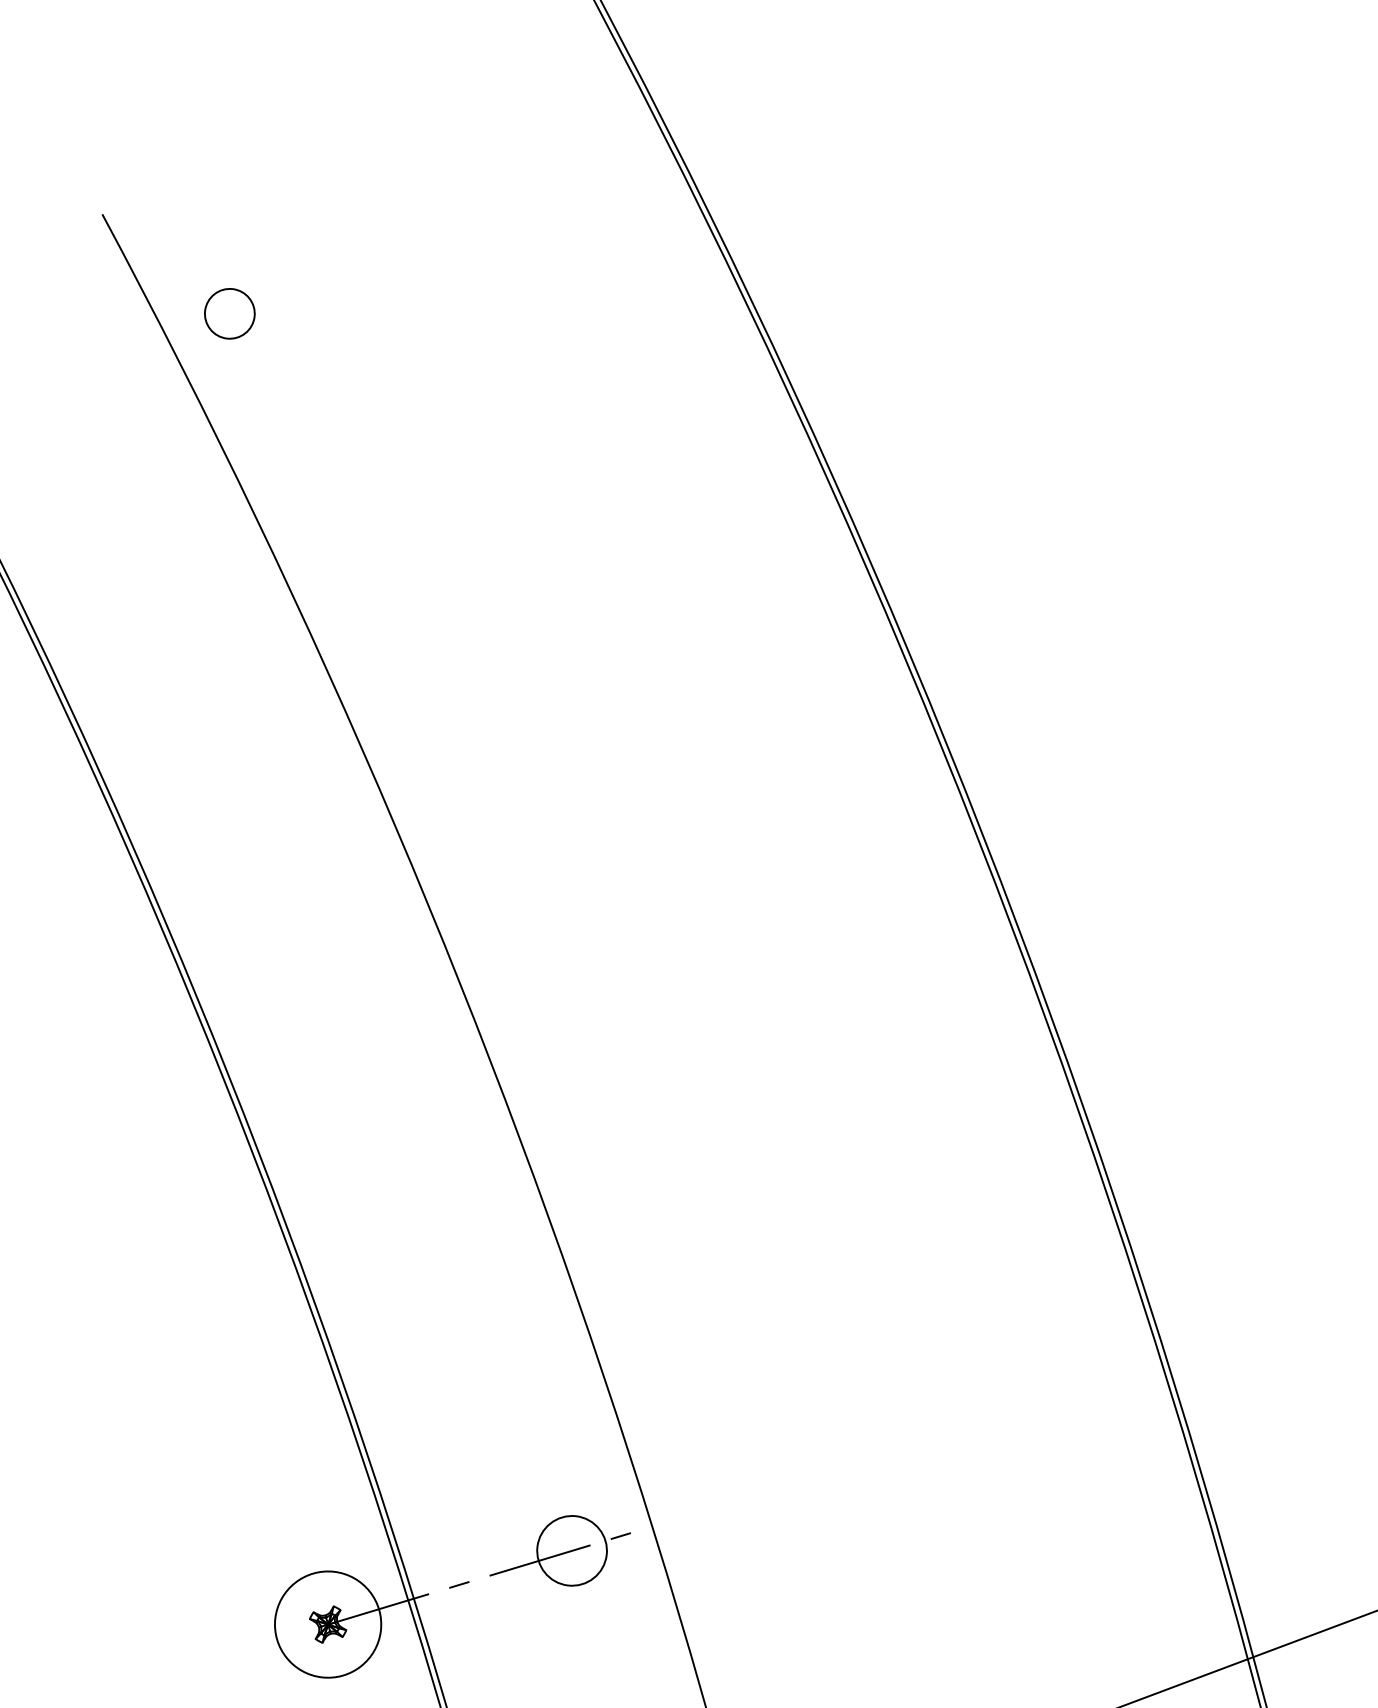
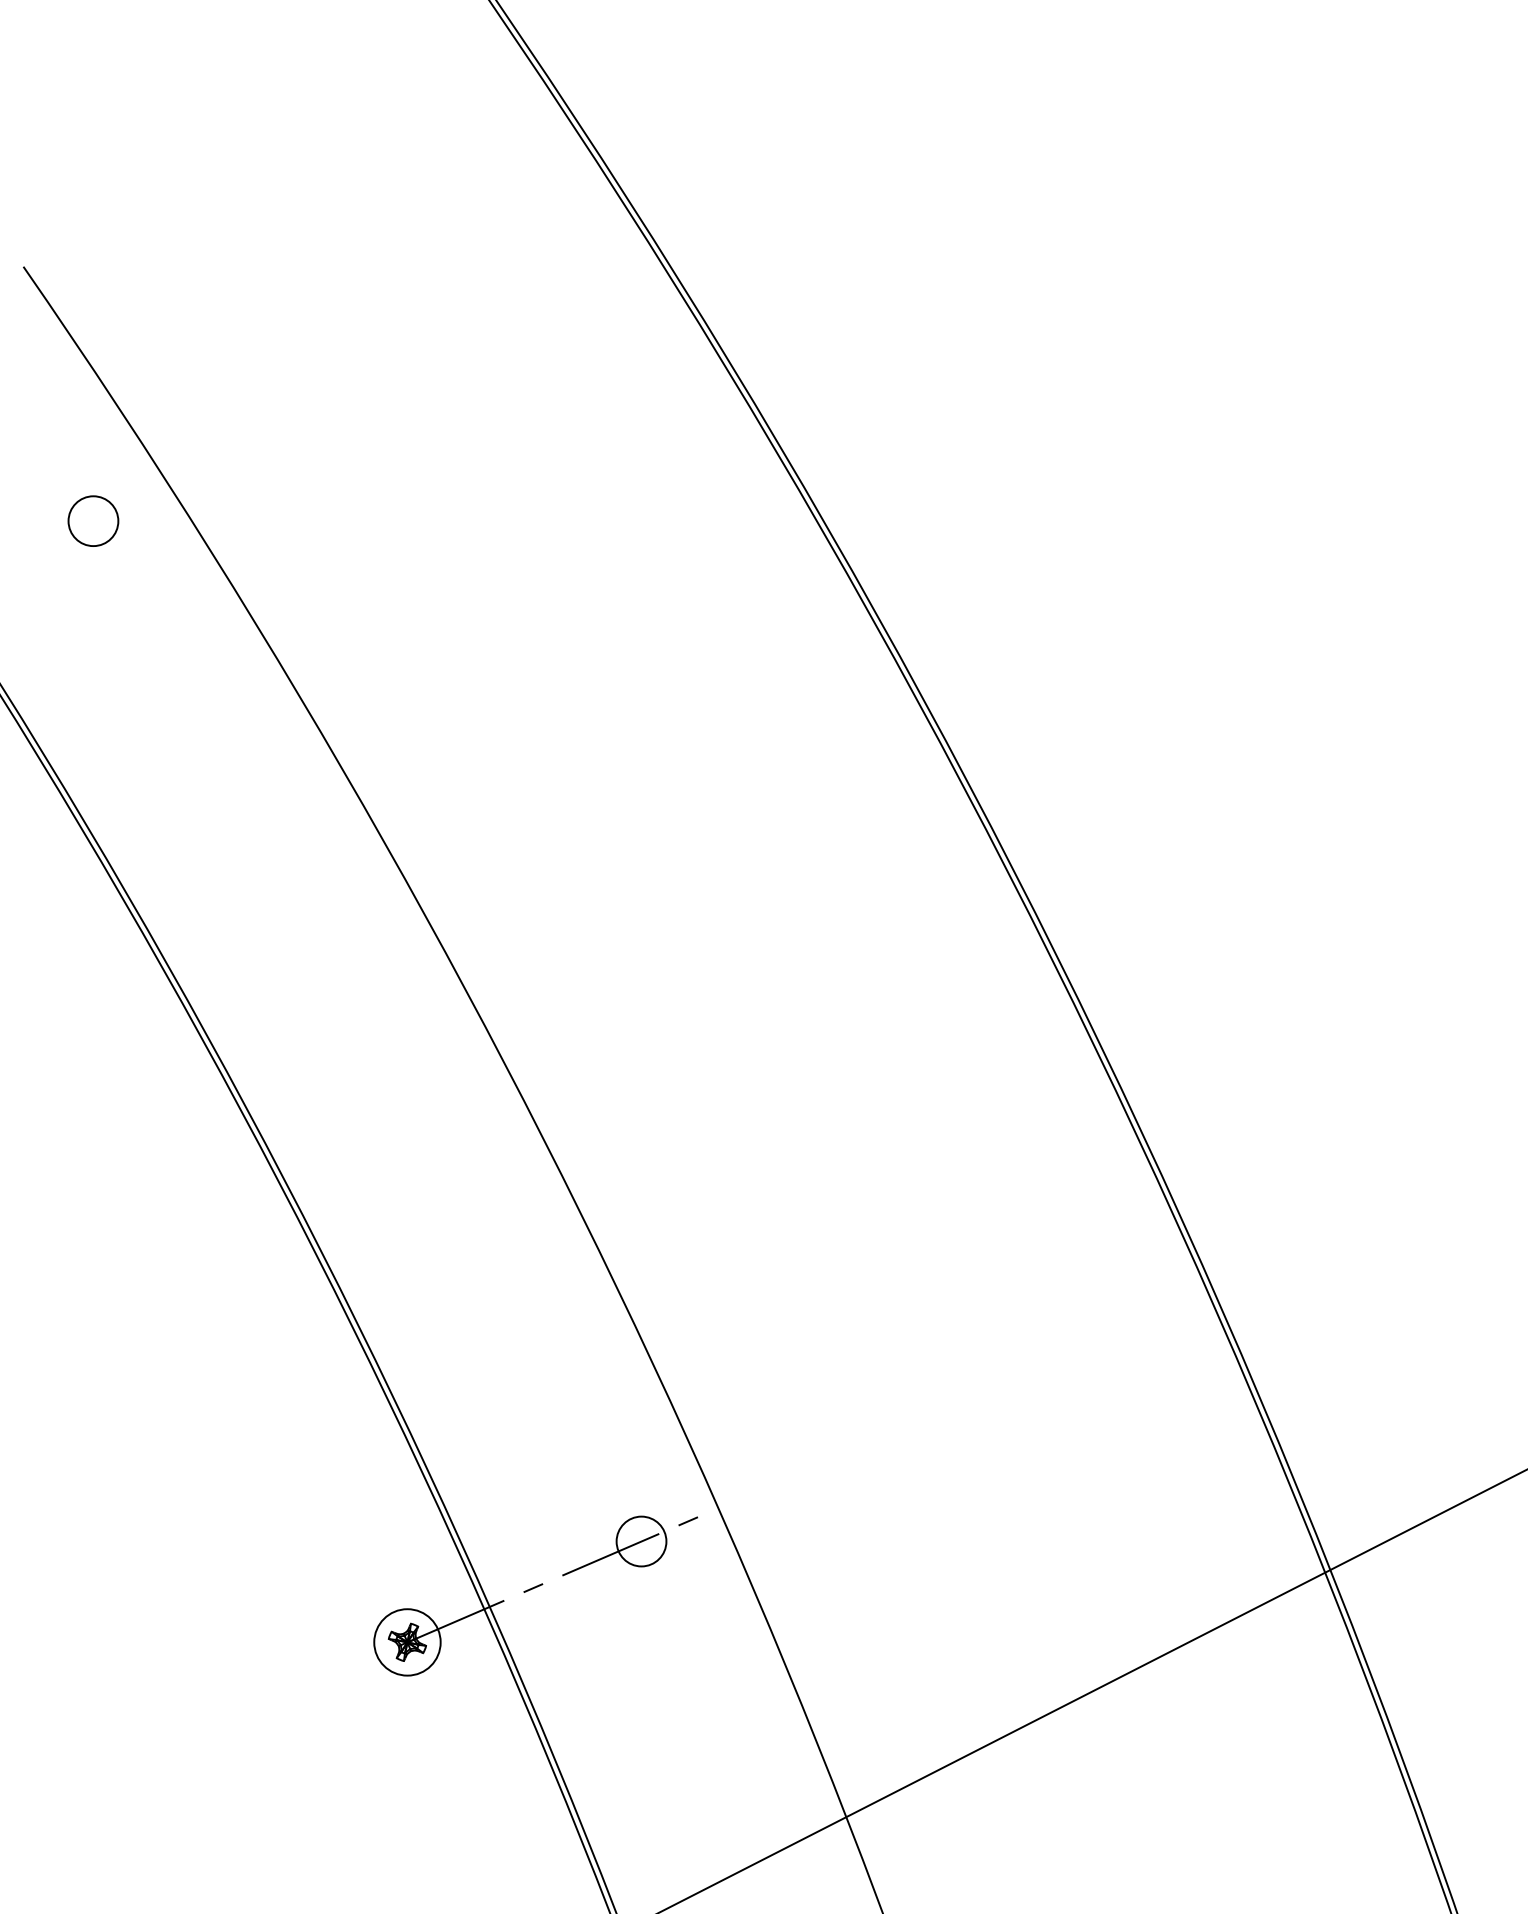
circle: (229, 313) -> (93, 520), moved
circle: (572, 1550) -> (641, 1541), size x0.71
circle: (328, 1624) -> (407, 1642), size x0.62

